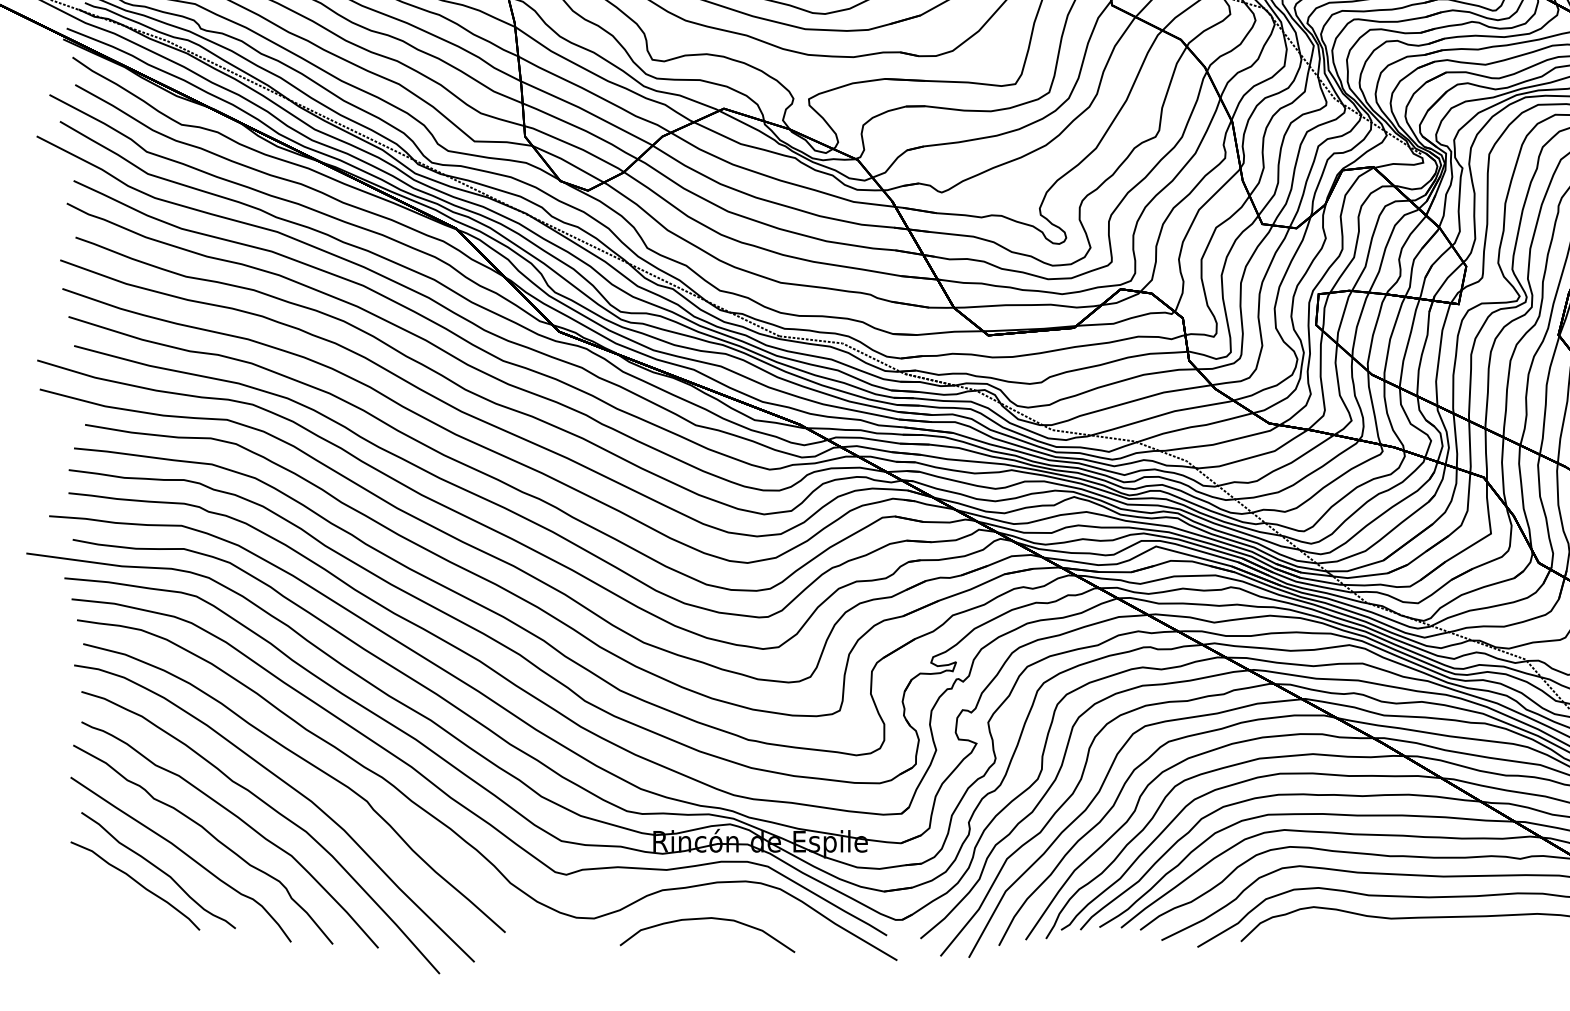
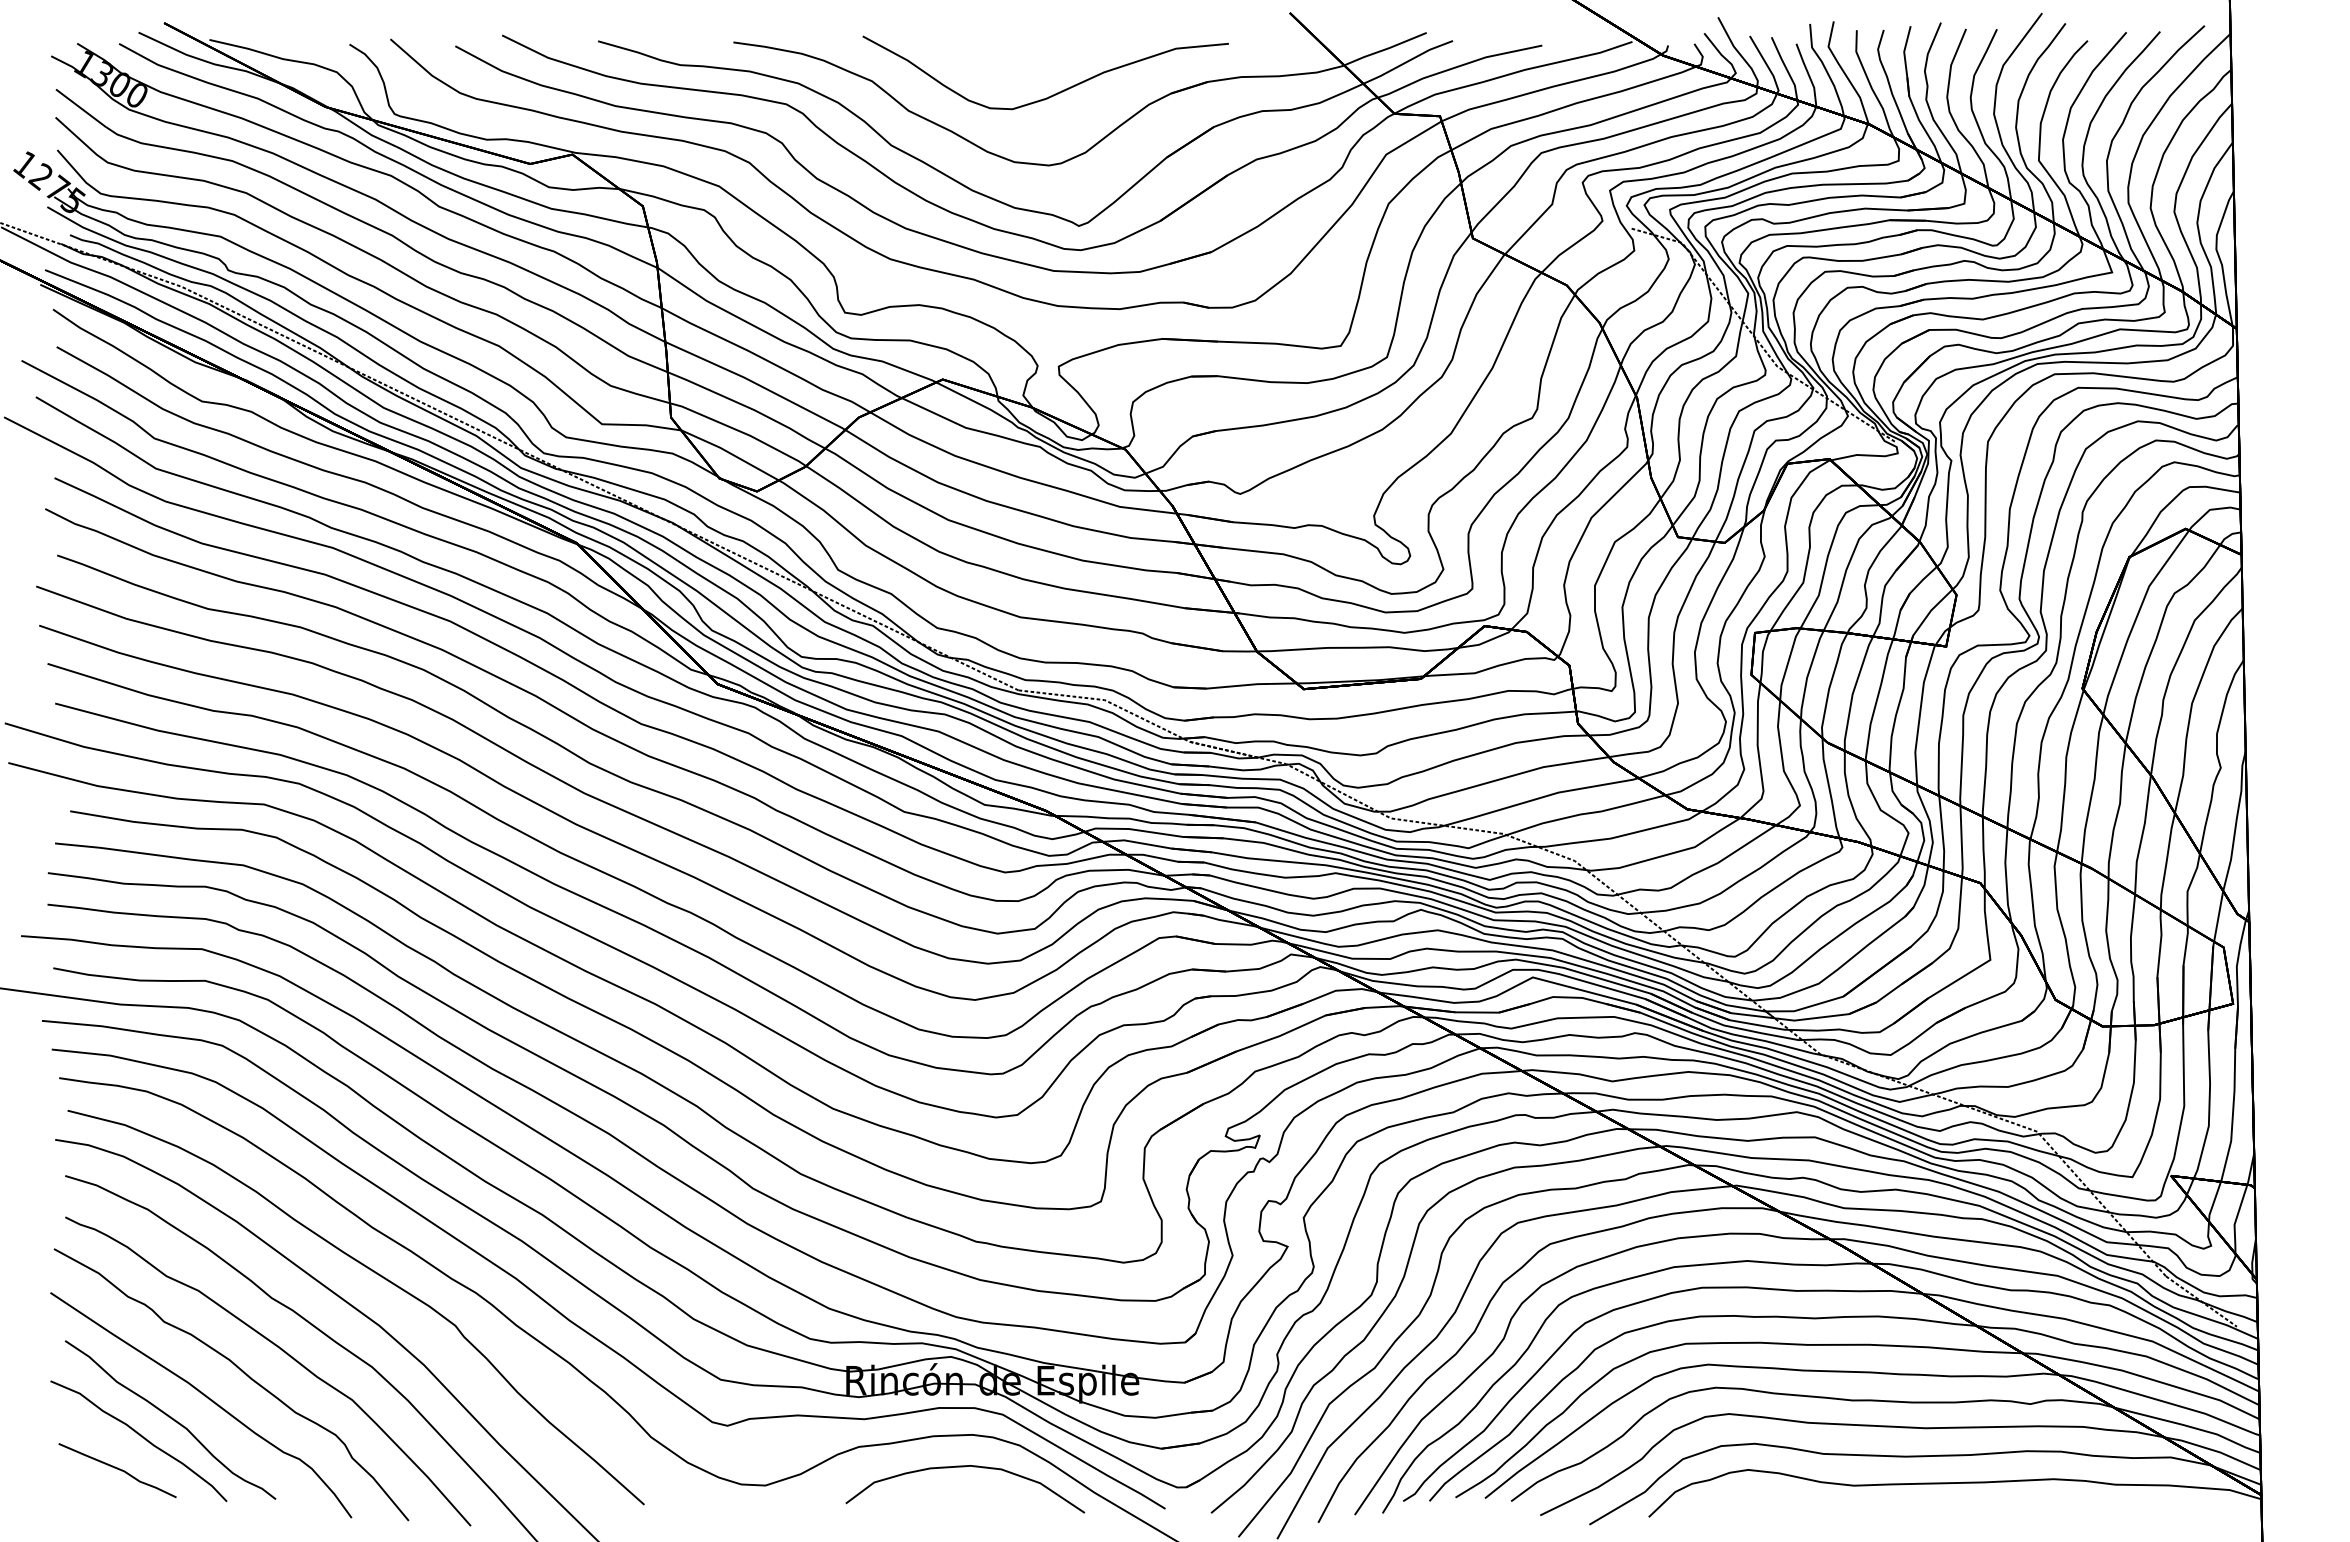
curve: (119, 906) -> (117, 1469), added
curve: (707, 919) -> (965, 1467), moved

